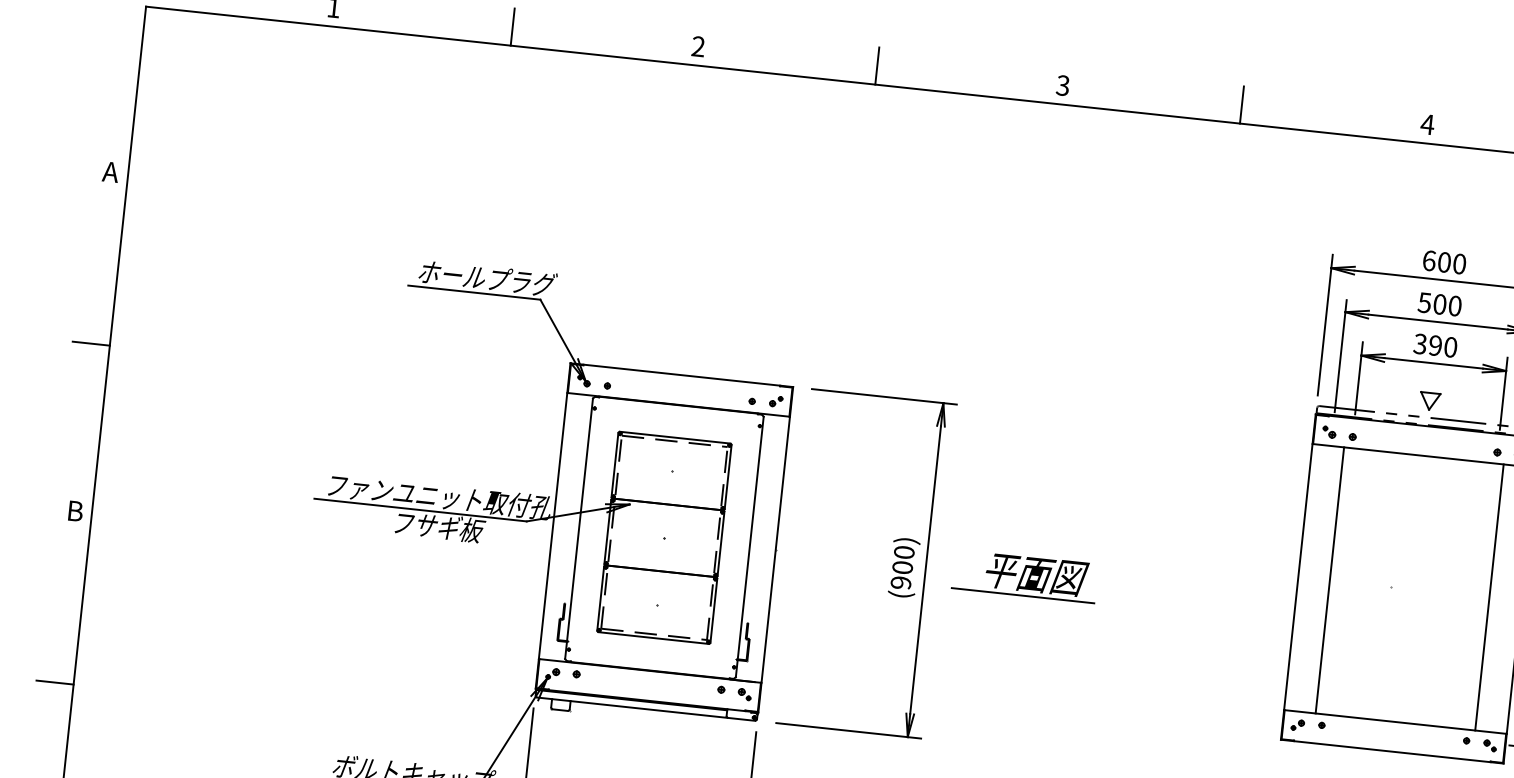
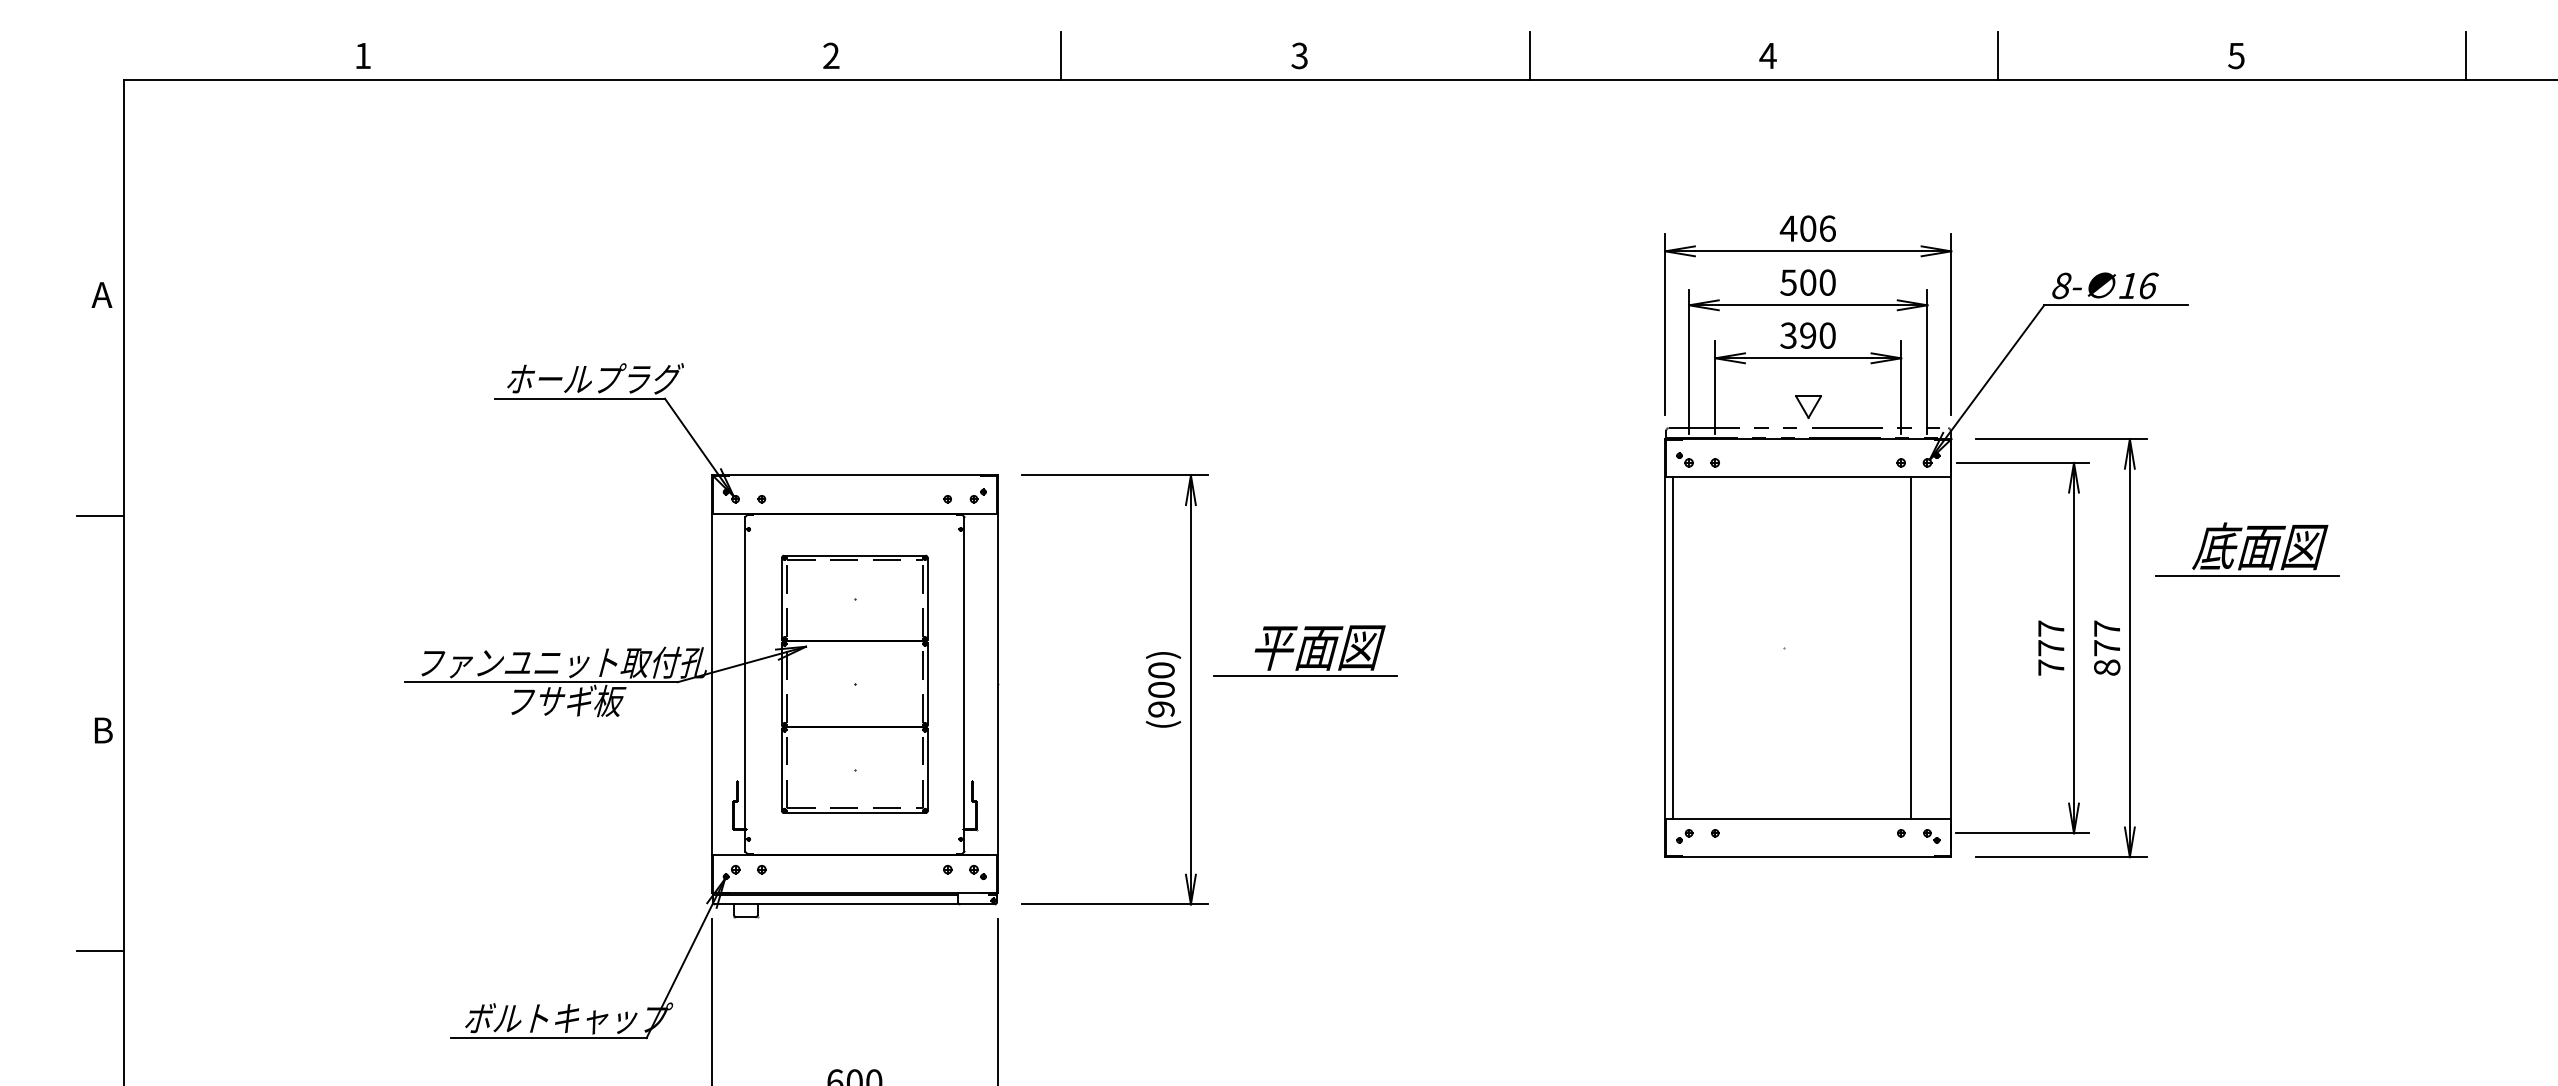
line: (512, 27) -> (592, 56), removed
text: (1443, 262) -> (1807, 228), 600 -> 406
part: (1025, 575) -> (1305, 650), moved
line: (1329, 580) -> (1672, 648), moved

